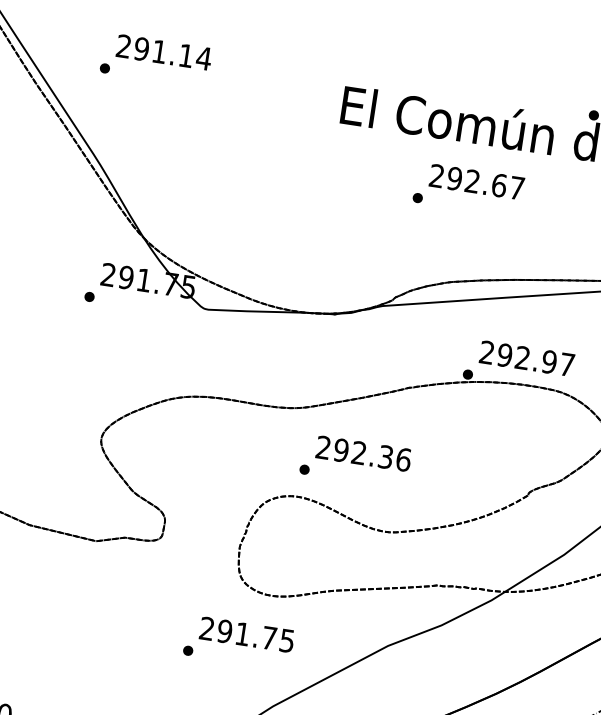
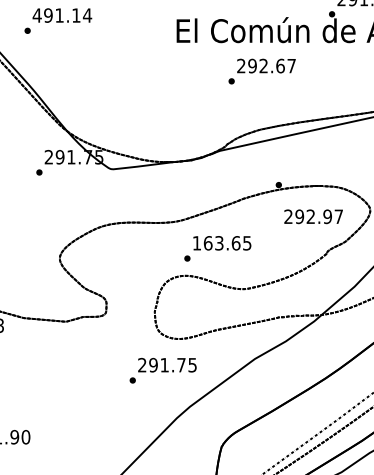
text: (122, 46) -> (36, 15), 291.14 -> 491.14
text: (526, 358) -> (313, 216), moved
text: (362, 453) -> (221, 243), 292.36 -> 163.65

